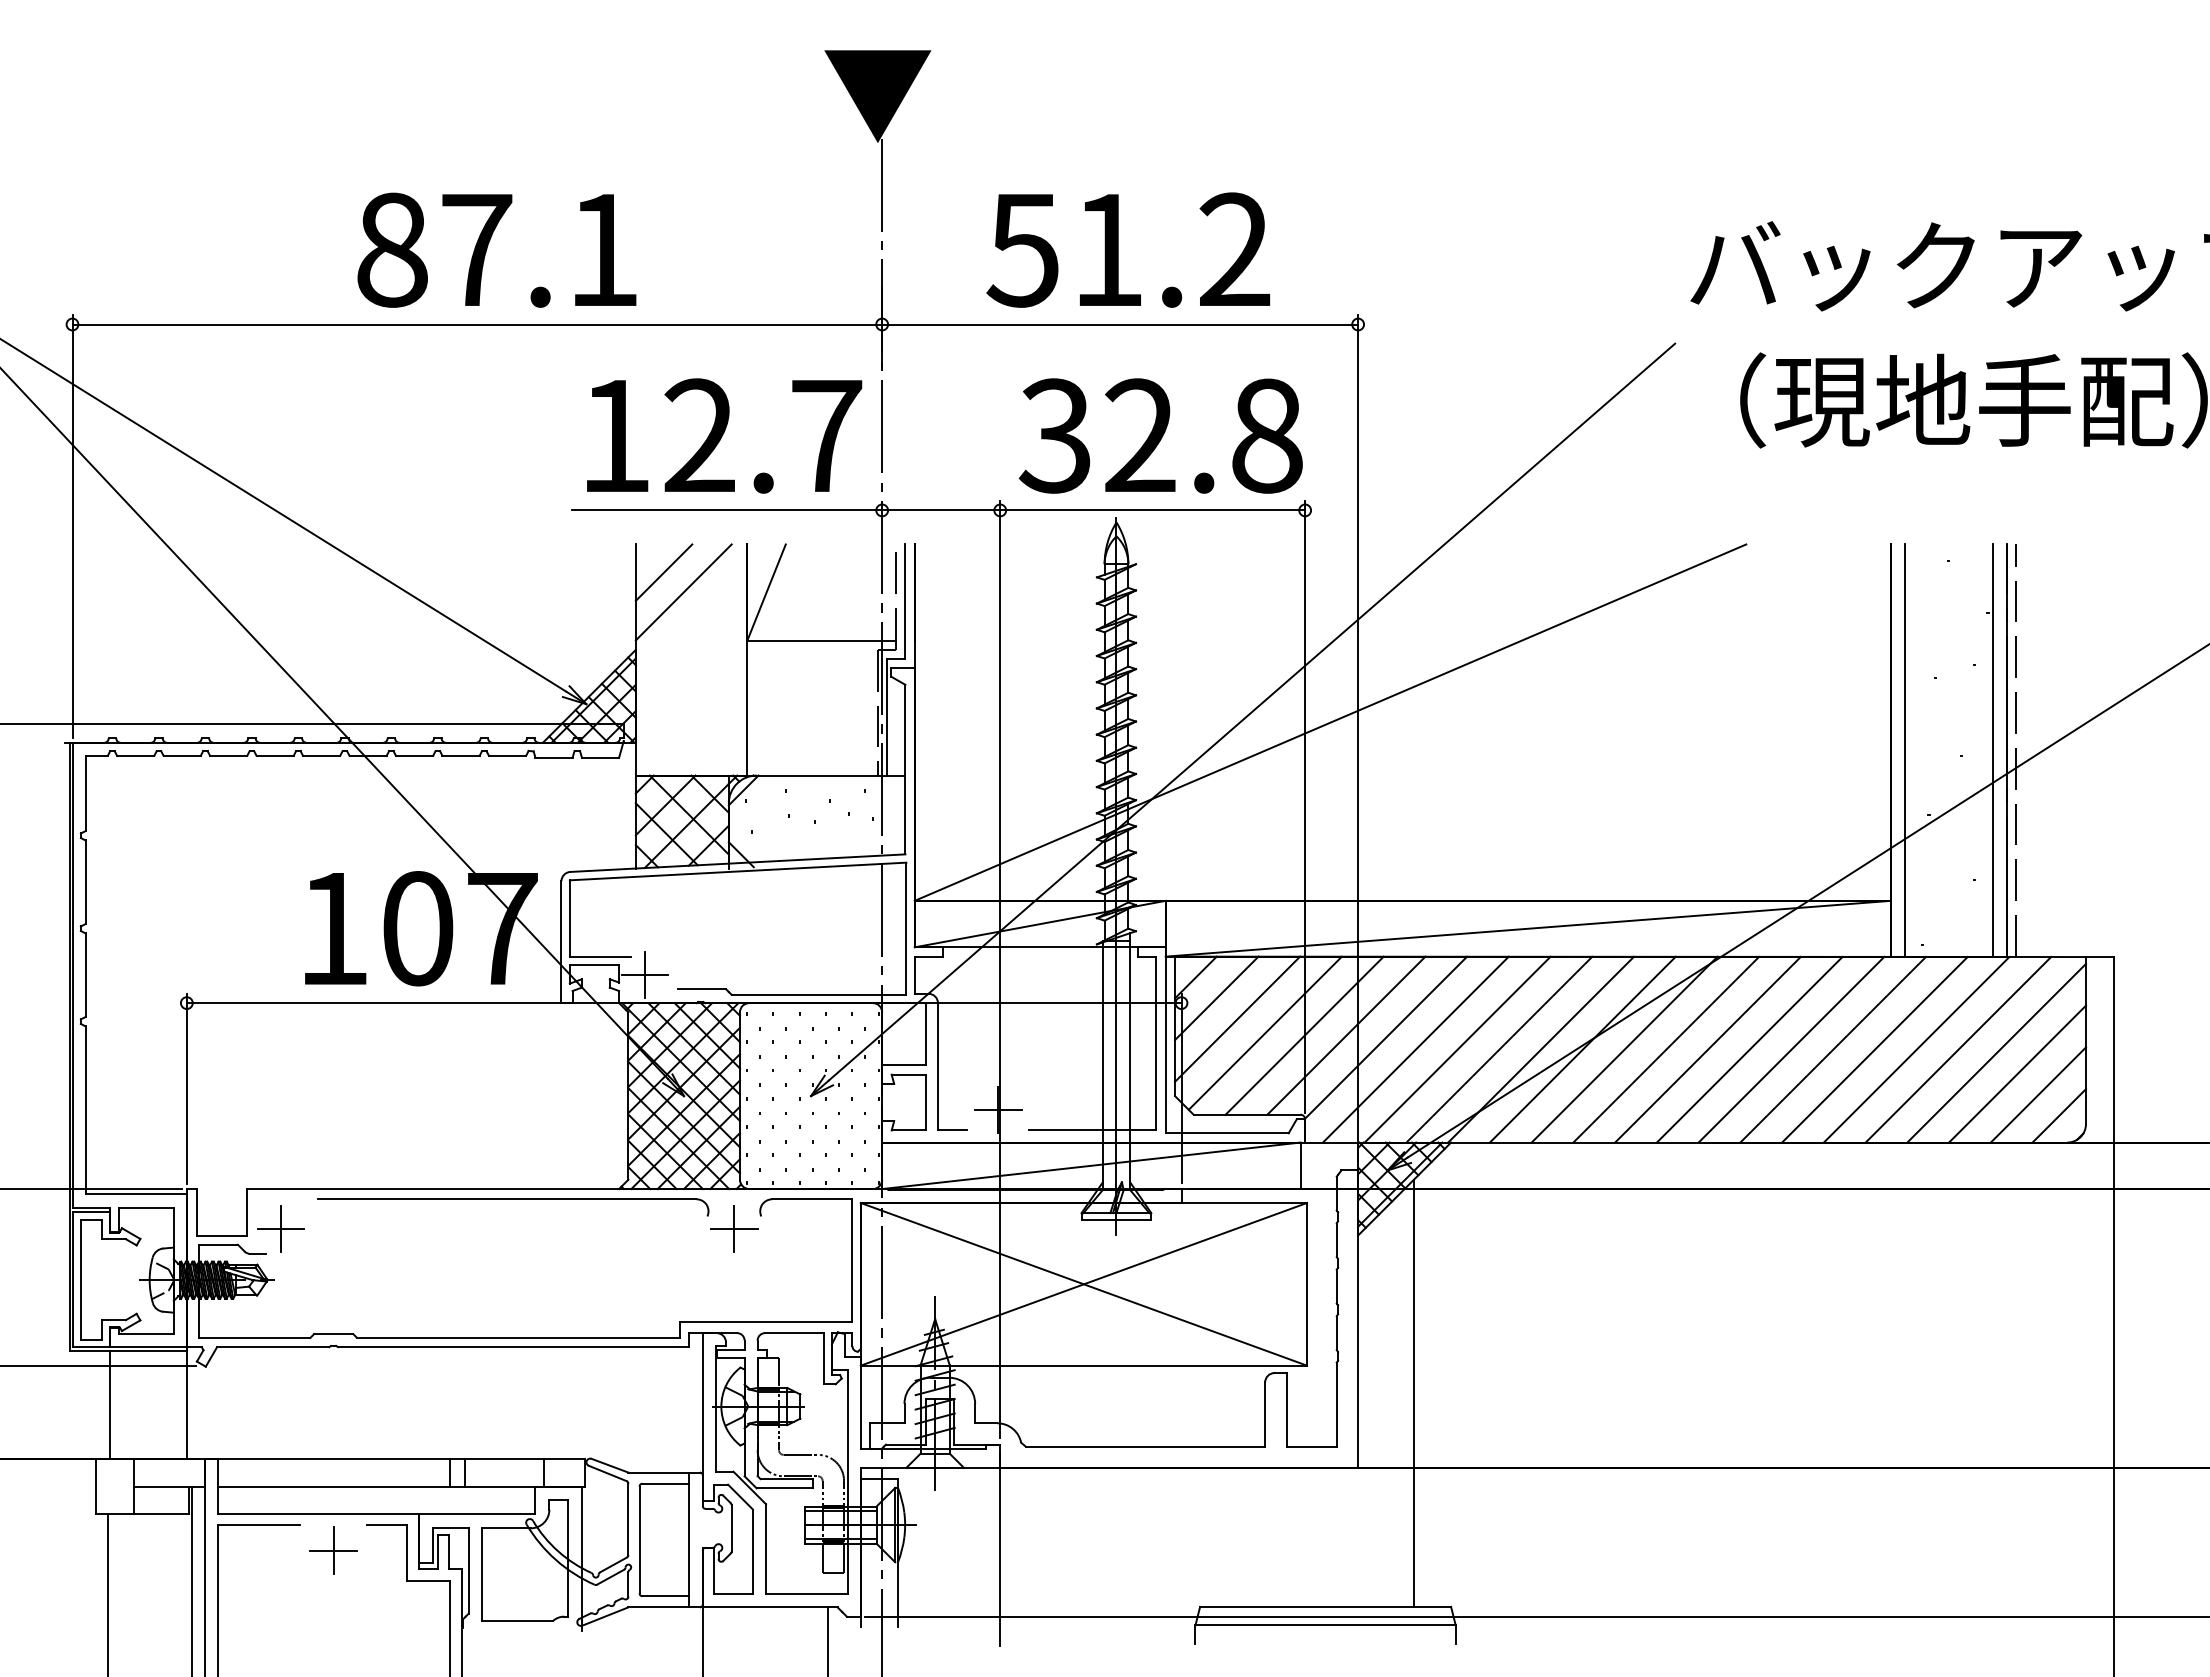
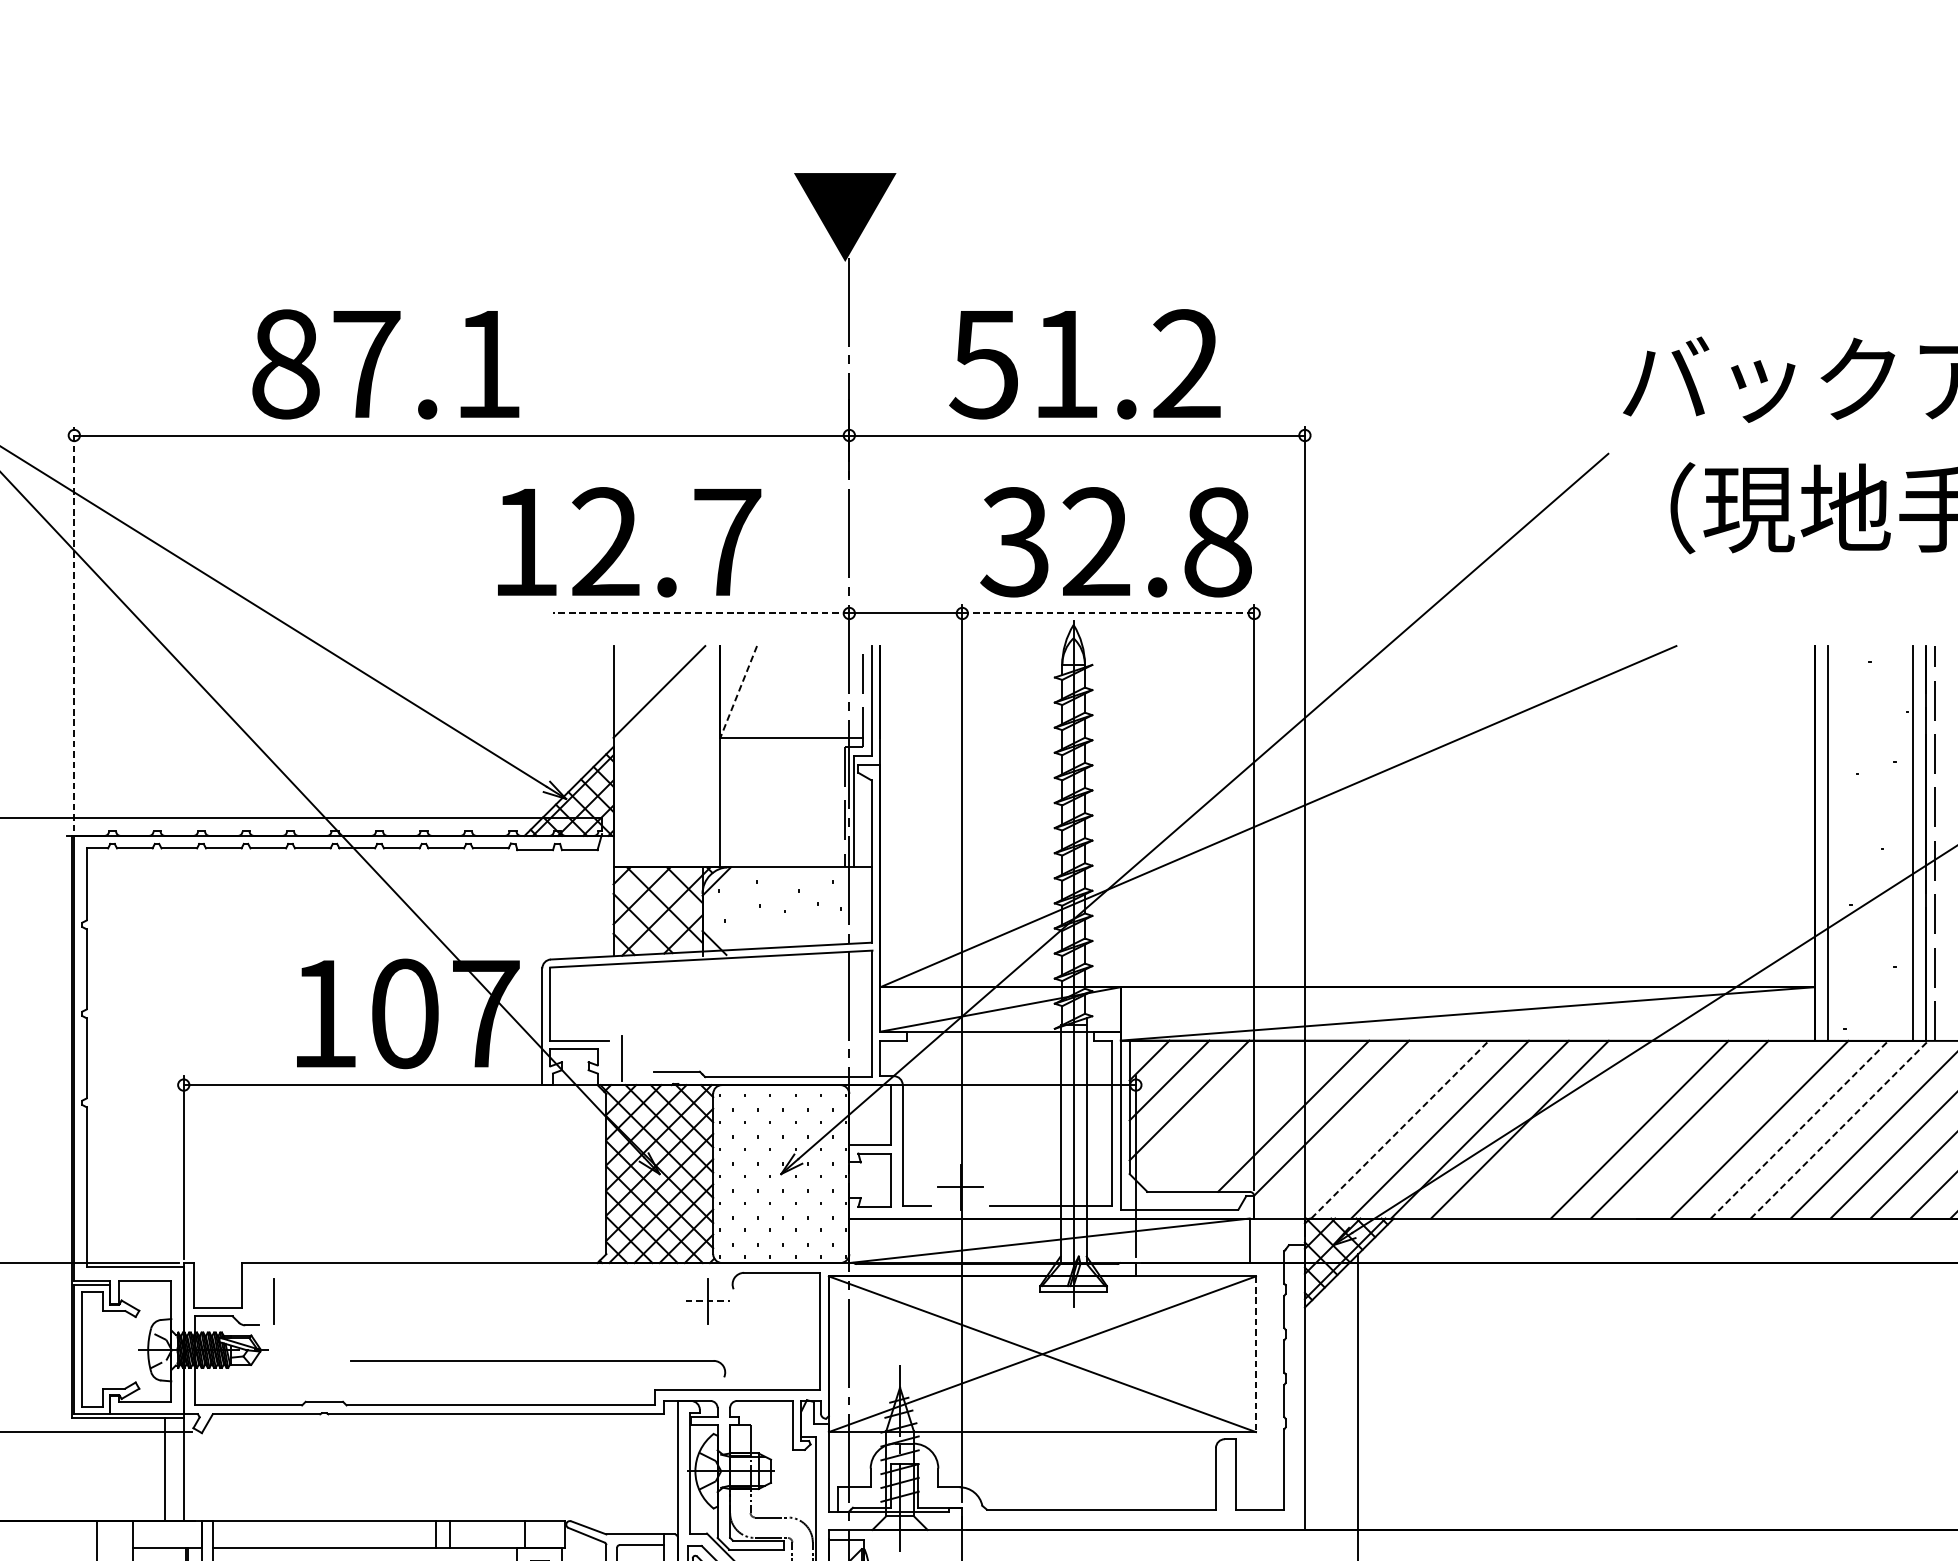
text: (496, 249) -> (385, 363), moved
text: (724, 435) -> (629, 541), moved
line: (726, 510) -> (700, 613), solid -> dashed
line: (1153, 510) -> (1109, 613), solid -> dashed
line: (72, 526) -> (74, 628), solid -> dashed
line: (663, 572) -> (640, 672), removed
line: (766, 592) -> (738, 692), solid -> dashed
line: (644, 975) -> (621, 1058), removed
line: (1264, 1032) -> (1215, 1113), removed
line: (1304, 1035) -> (1253, 1116), removed
line: (1415, 1049) -> (1359, 1129), removed
line: (1458, 1049) -> (1400, 1129), solid -> dashed
line: (1624, 1049) -> (1559, 1129), removed
line: (1666, 1049) -> (1600, 1129), removed
line: (1791, 1049) -> (1719, 1129), removed
line: (1875, 1049) -> (1800, 1129), solid -> dashed
line: (1917, 1049) -> (1840, 1129), solid -> dashed
part: (513, 1199) -> (538, 1361), moved
line: (280, 1229) -> (273, 1301), removed
line: (734, 1229) -> (707, 1301), solid -> dashed
line: (1307, 1284) -> (1256, 1354), solid -> dashed
line: (109, 1404) -> (165, 1469), moved

